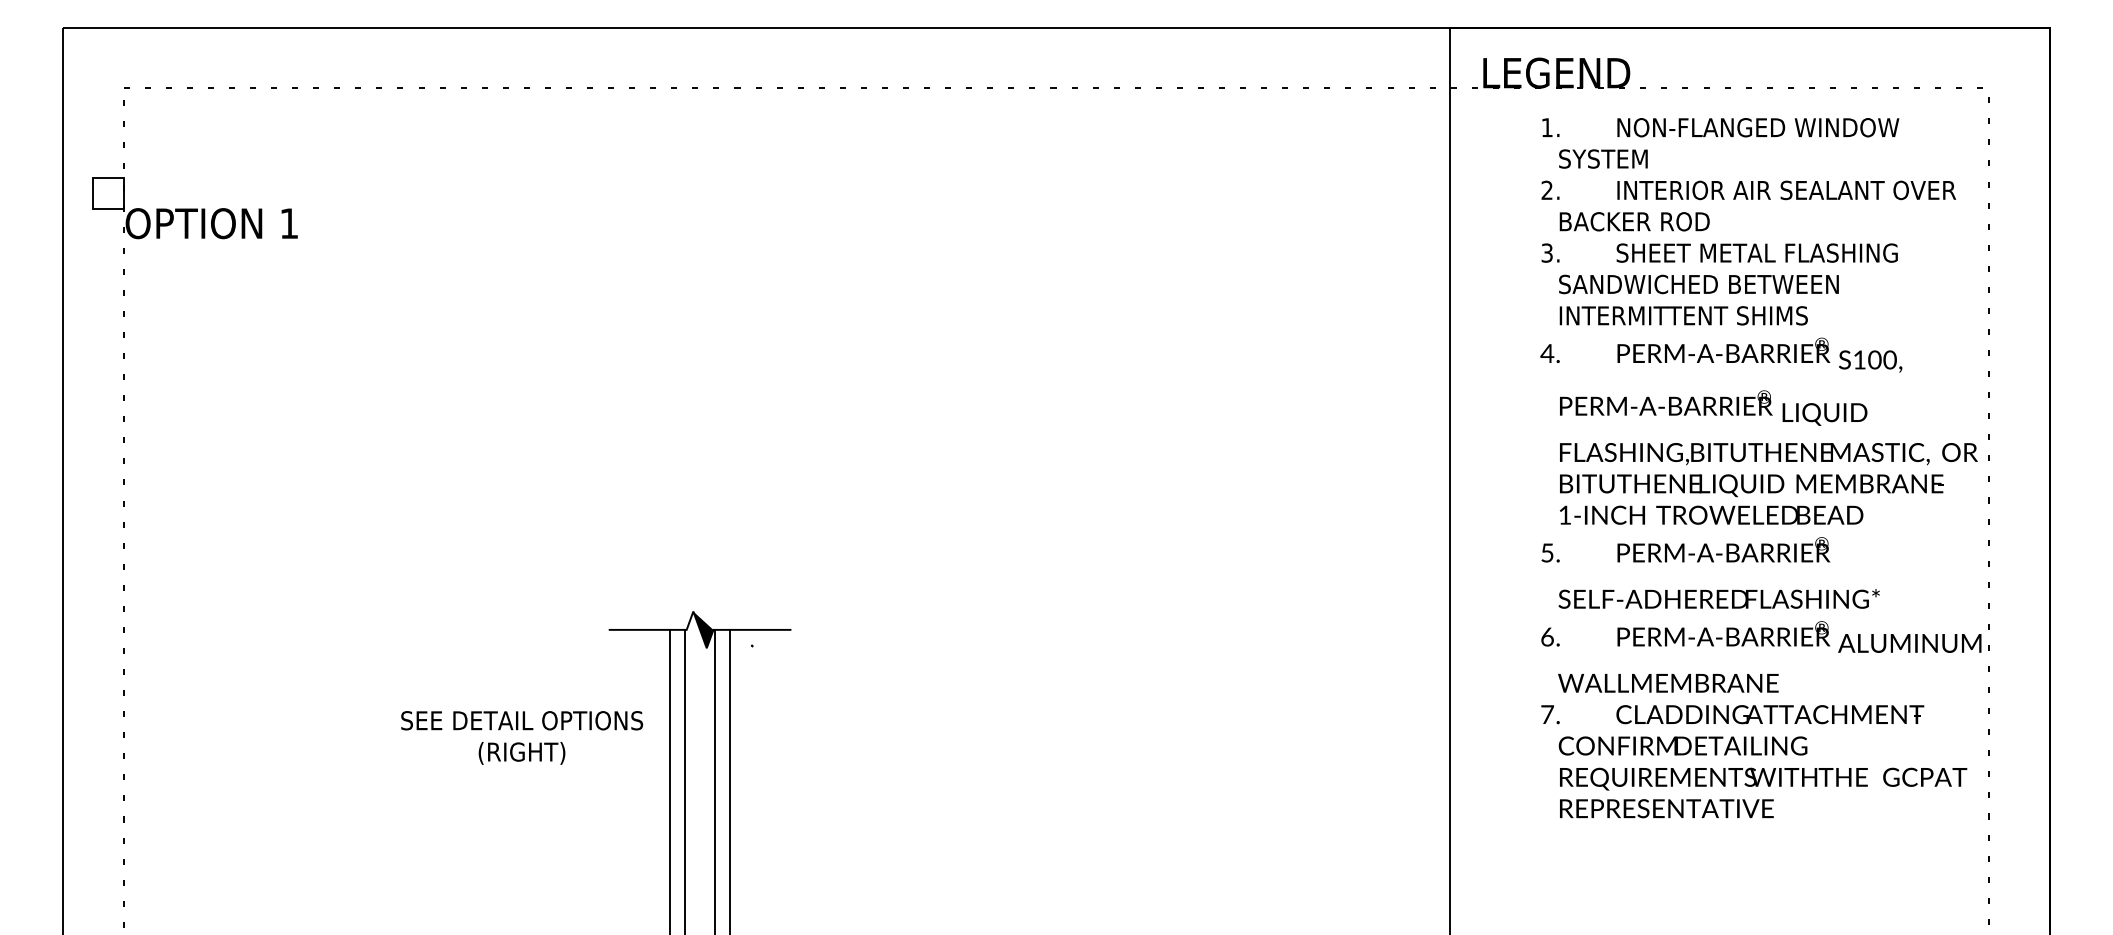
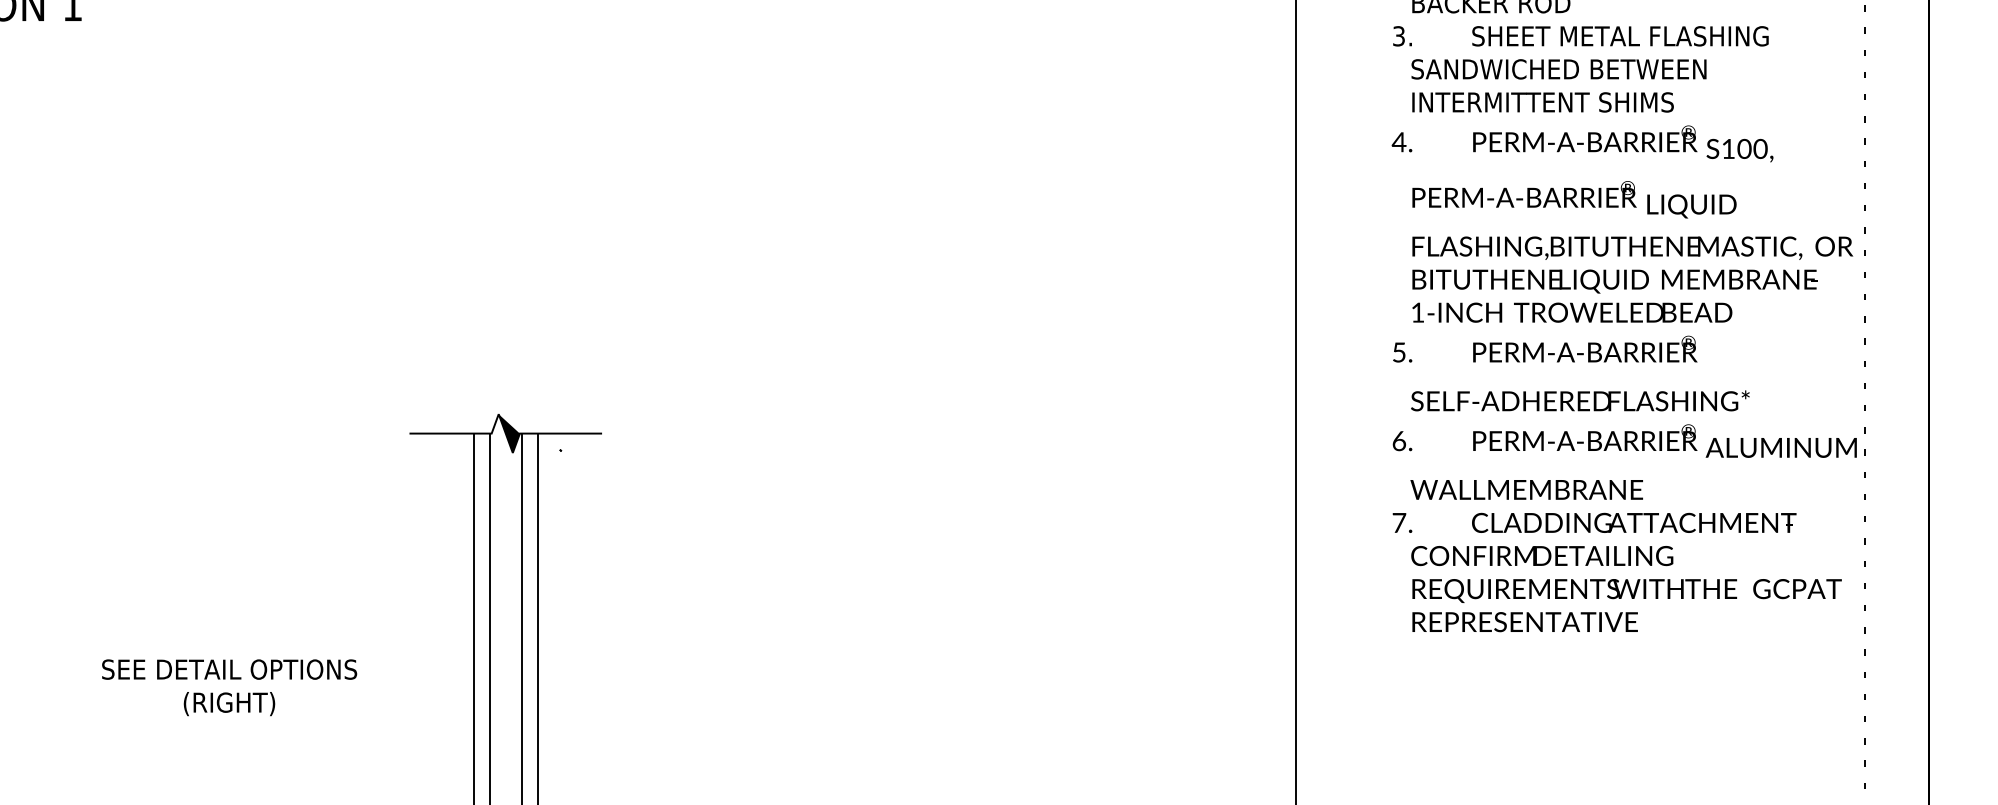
text: (522, 737) -> (229, 687), moved

